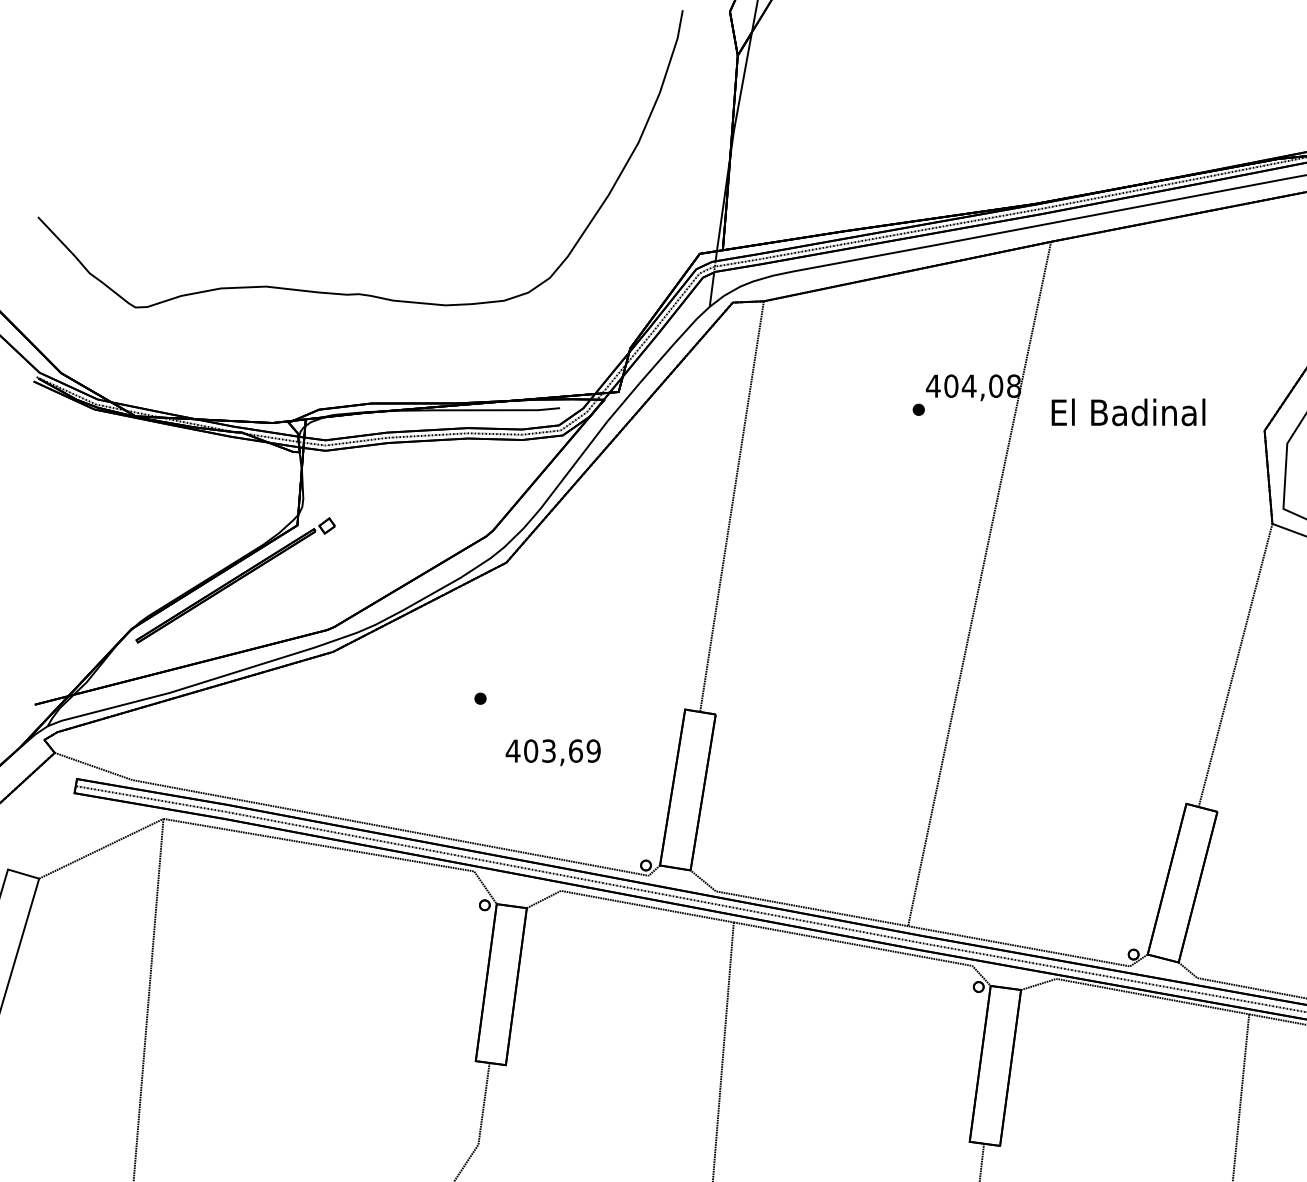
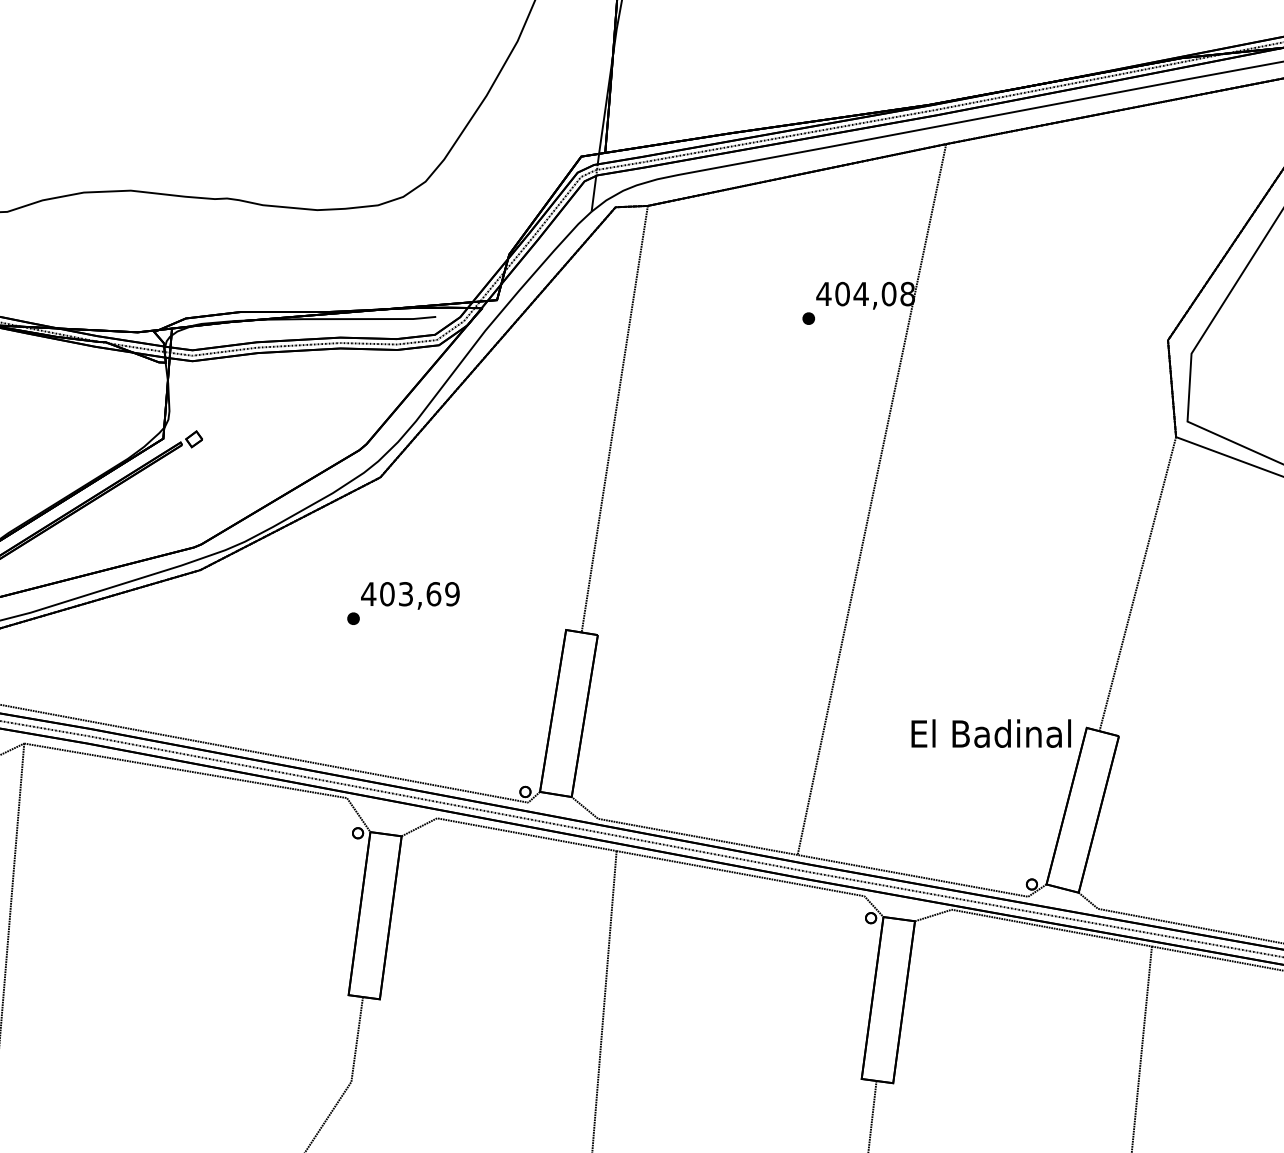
text: (1128, 412) -> (991, 733), moved
text: (552, 752) -> (409, 595), moved

